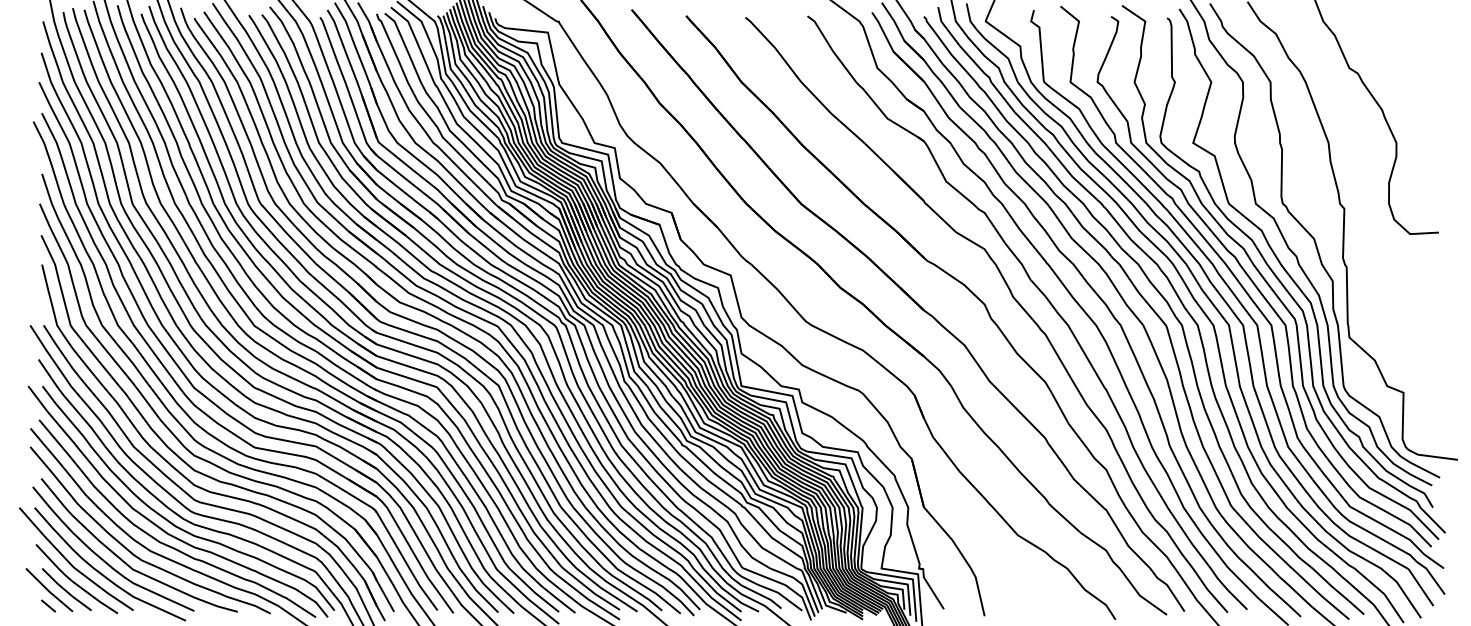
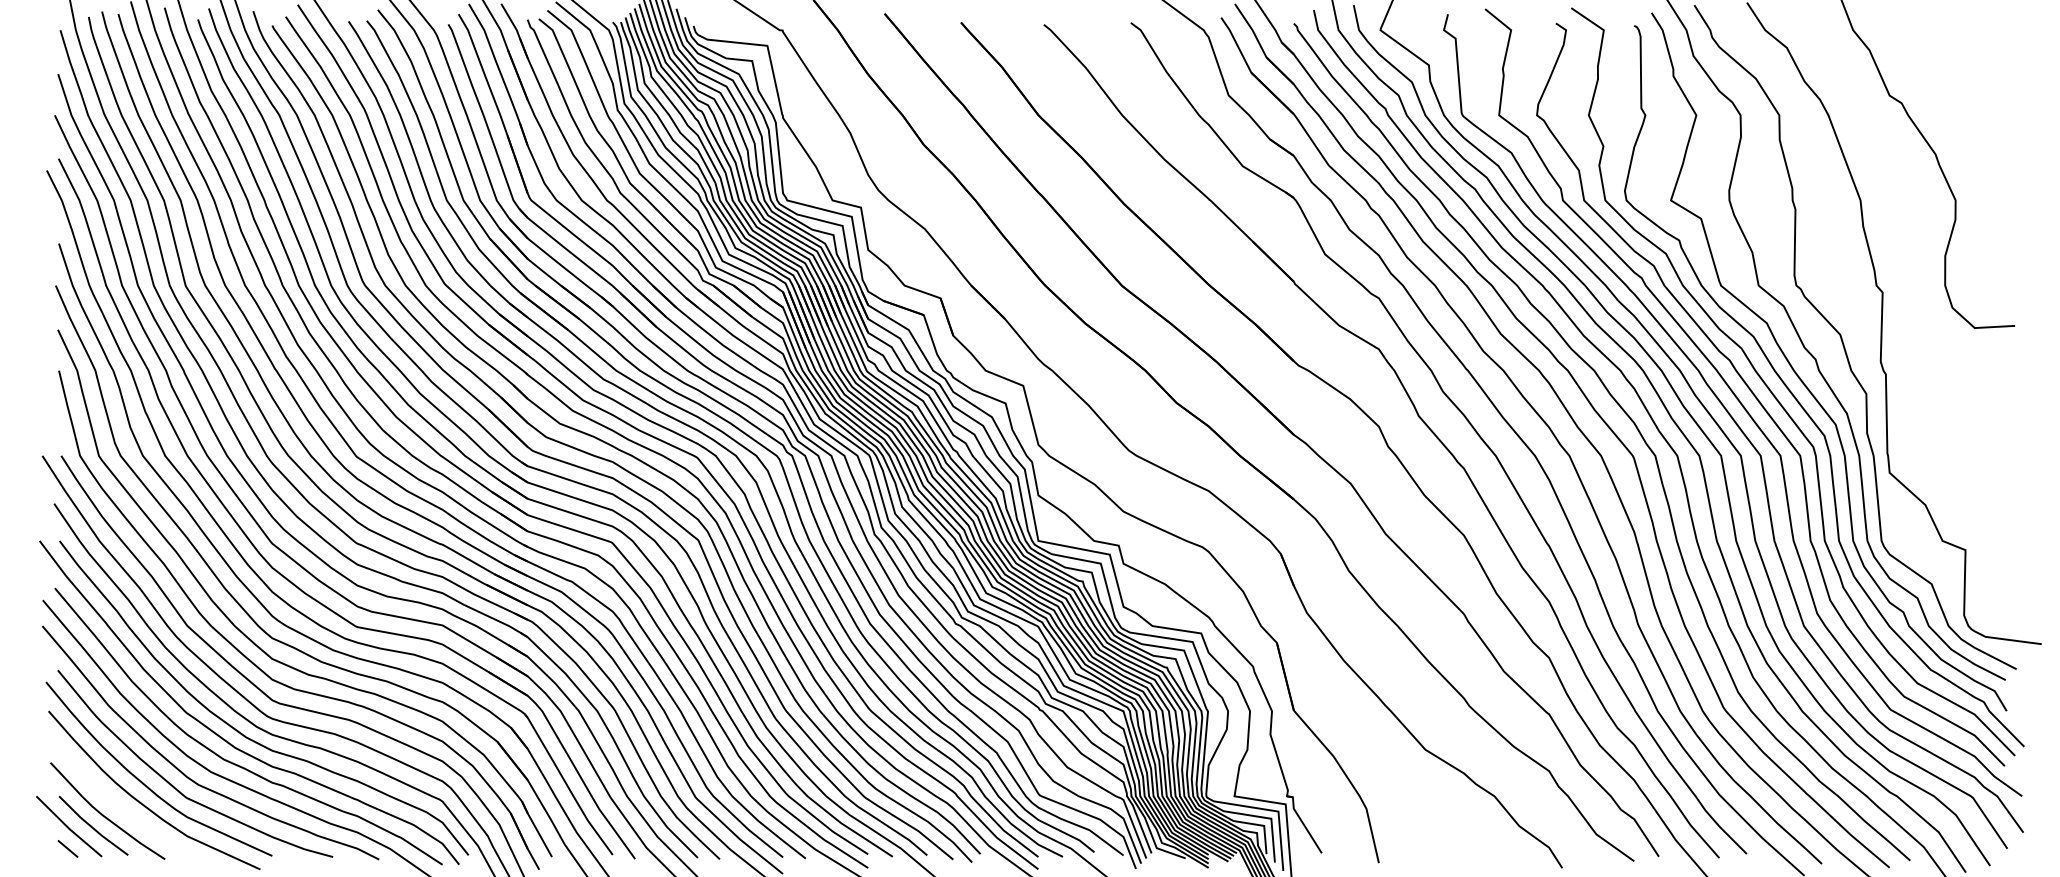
curve: (71, 563) -> (99, 789), removed

